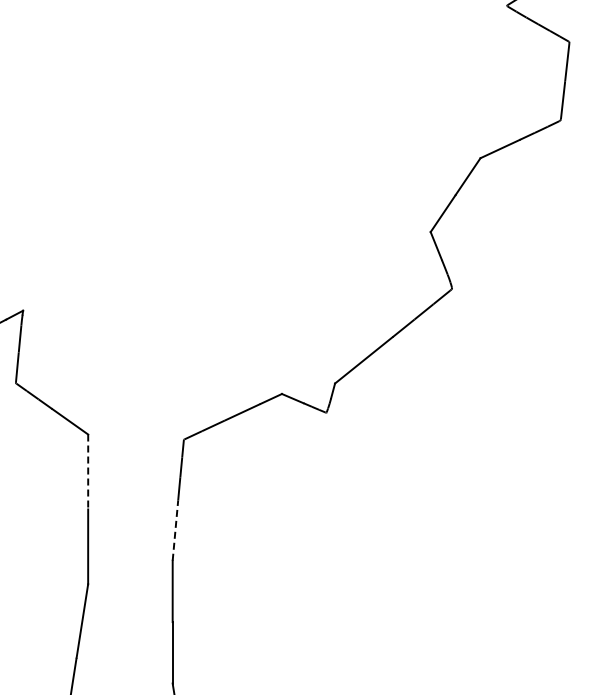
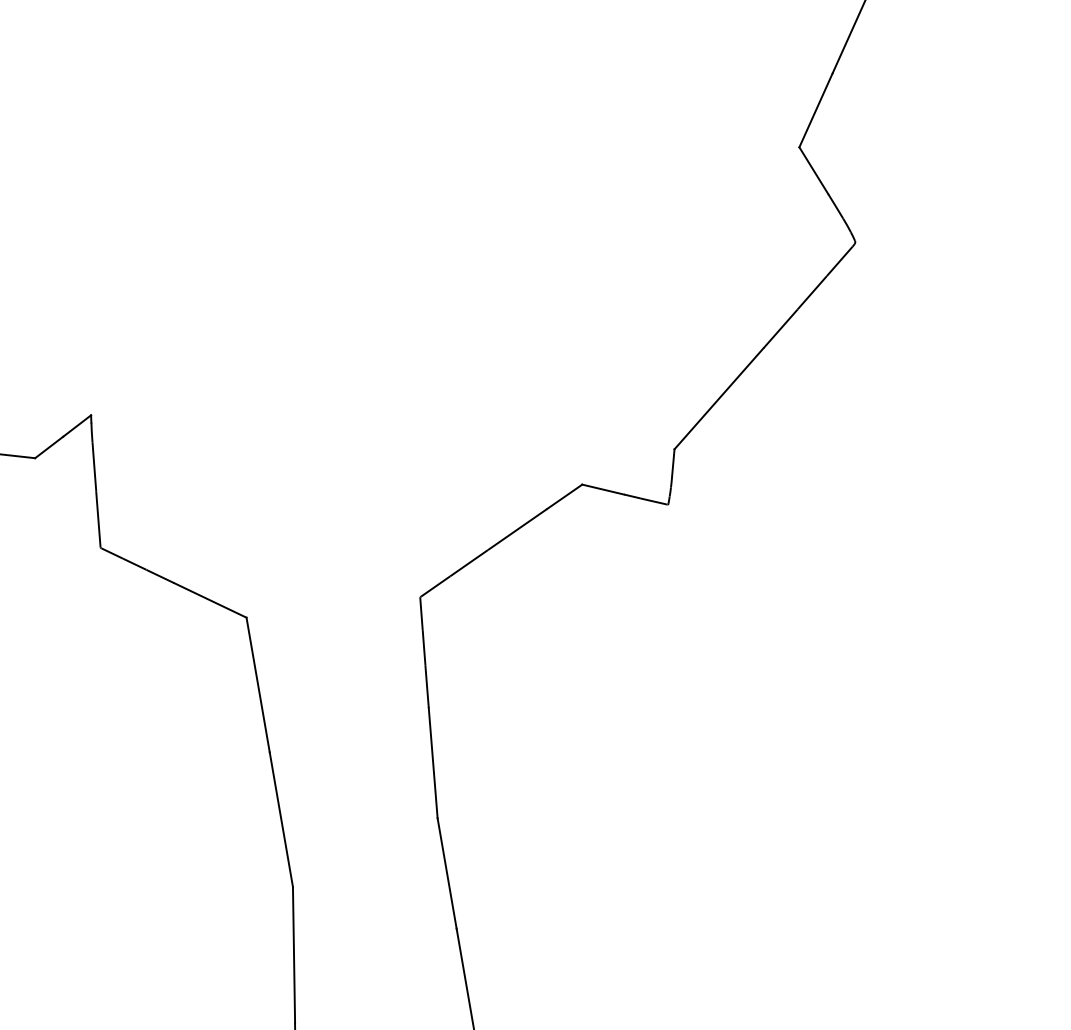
line: (88, 472) -> (258, 685), dashed -> solid
line: (175, 530) -> (433, 763), dashed -> solid

